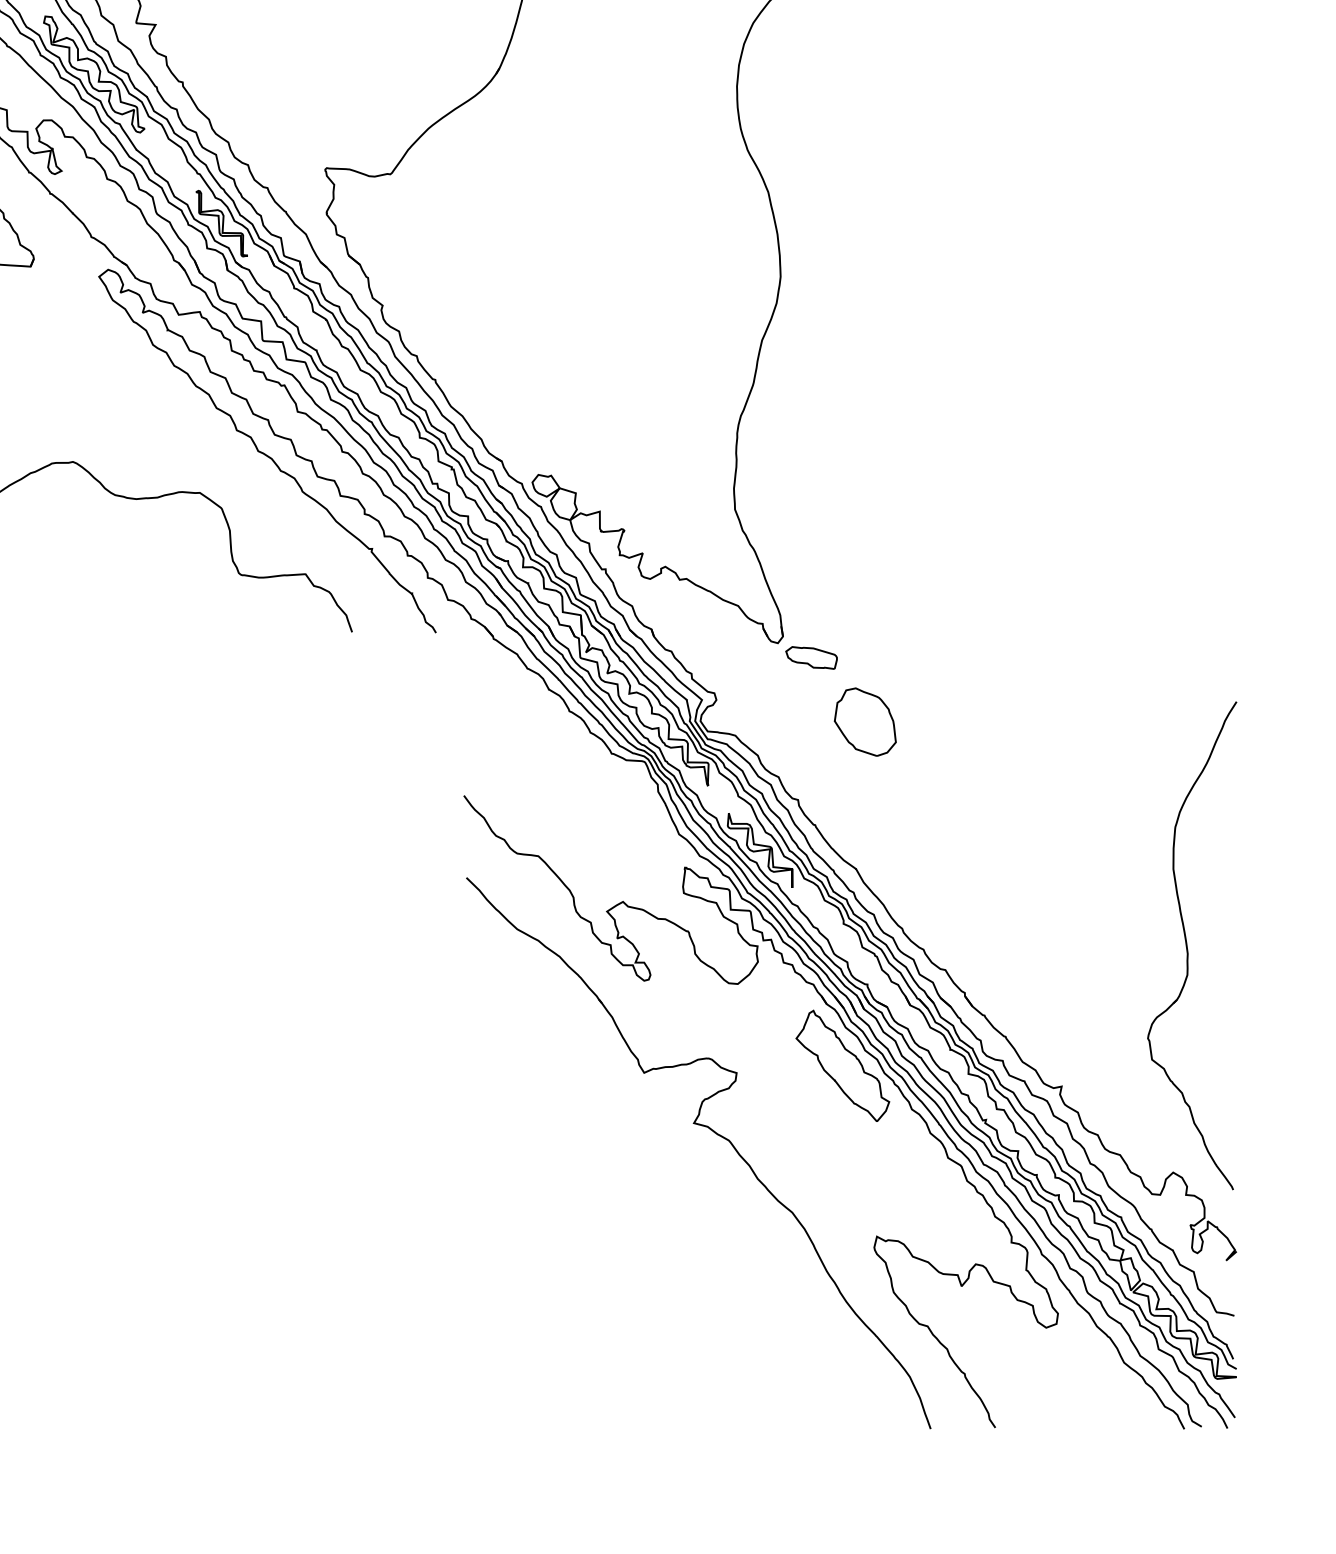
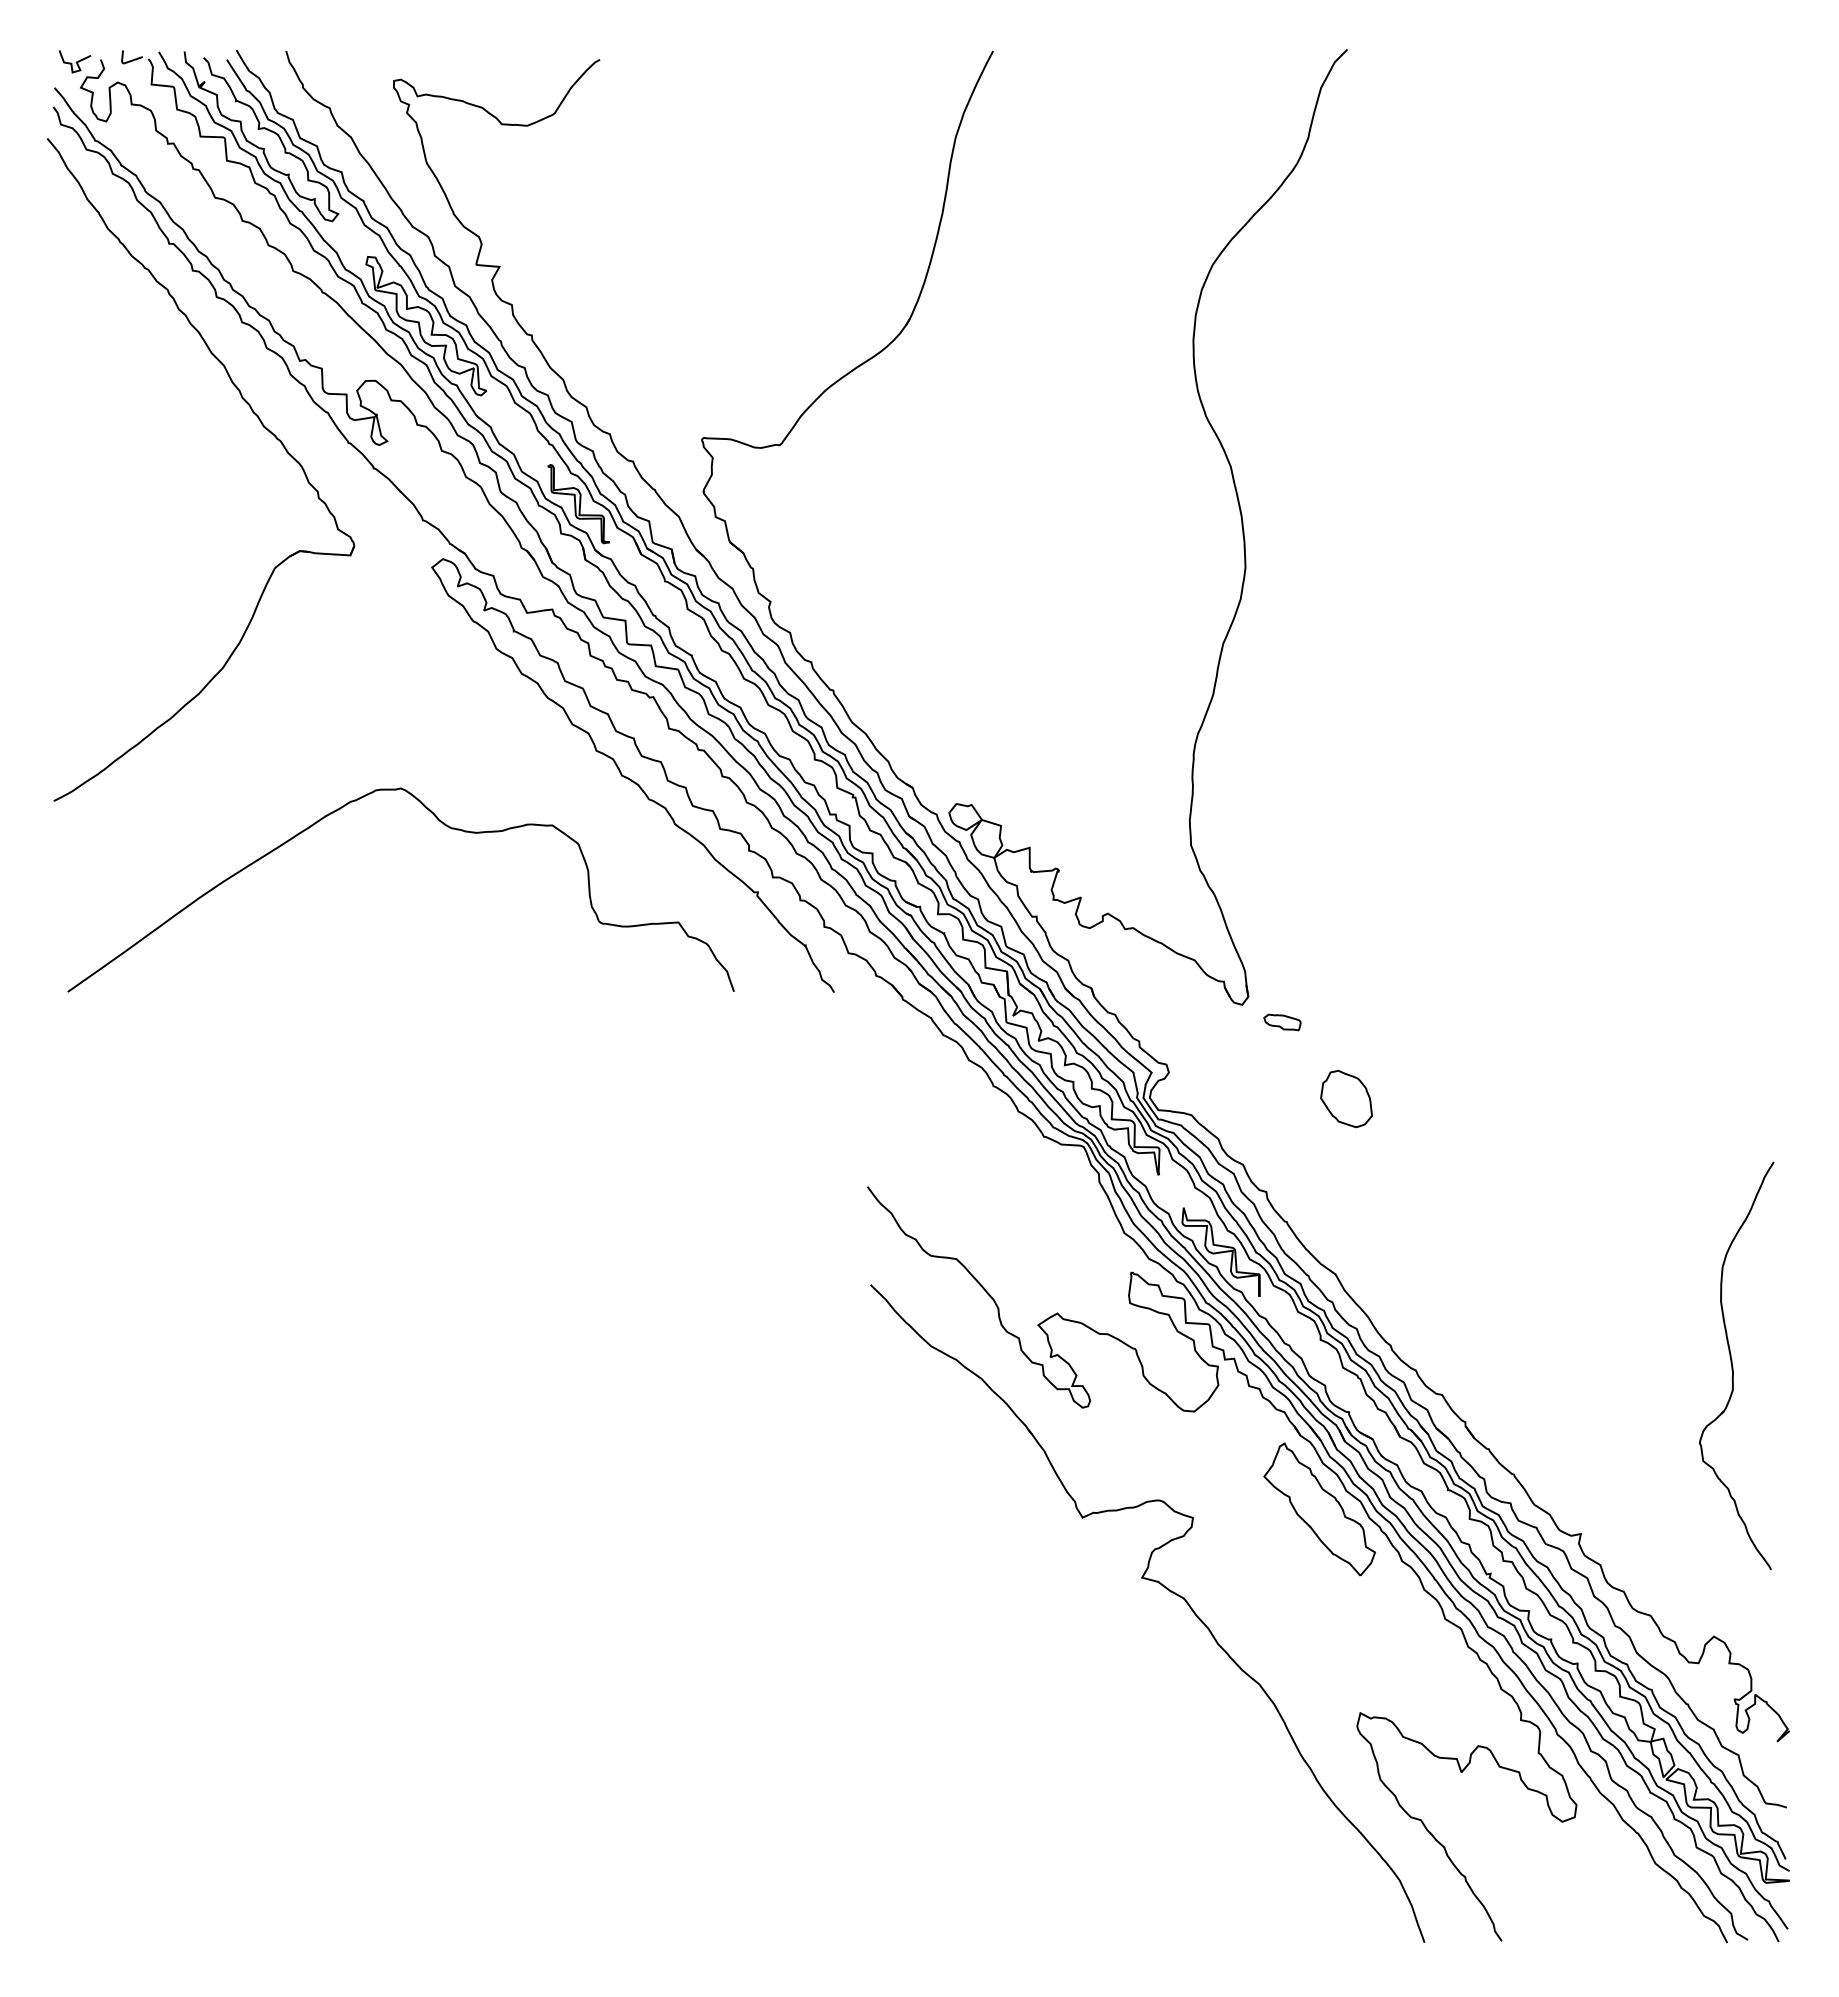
part: (811, 658) -> (1282, 1022), size x0.6
part: (865, 721) -> (1346, 1098), size x0.7
part: (1192, 945) -> (1736, 1365), size x0.7

